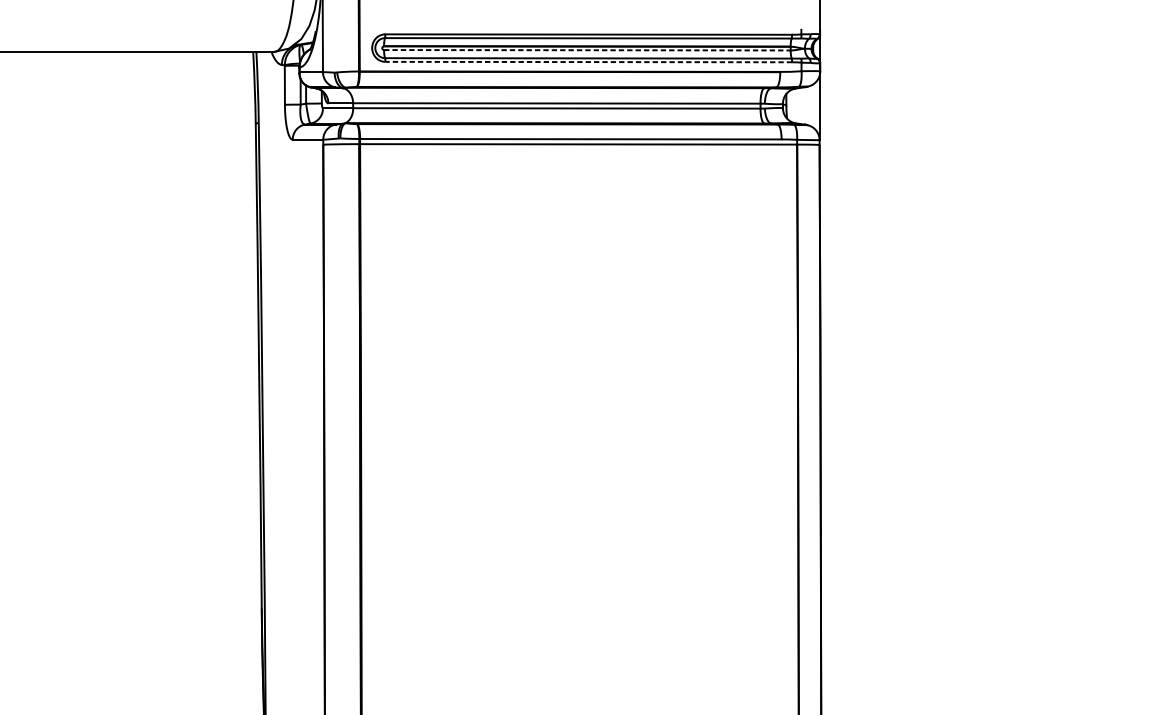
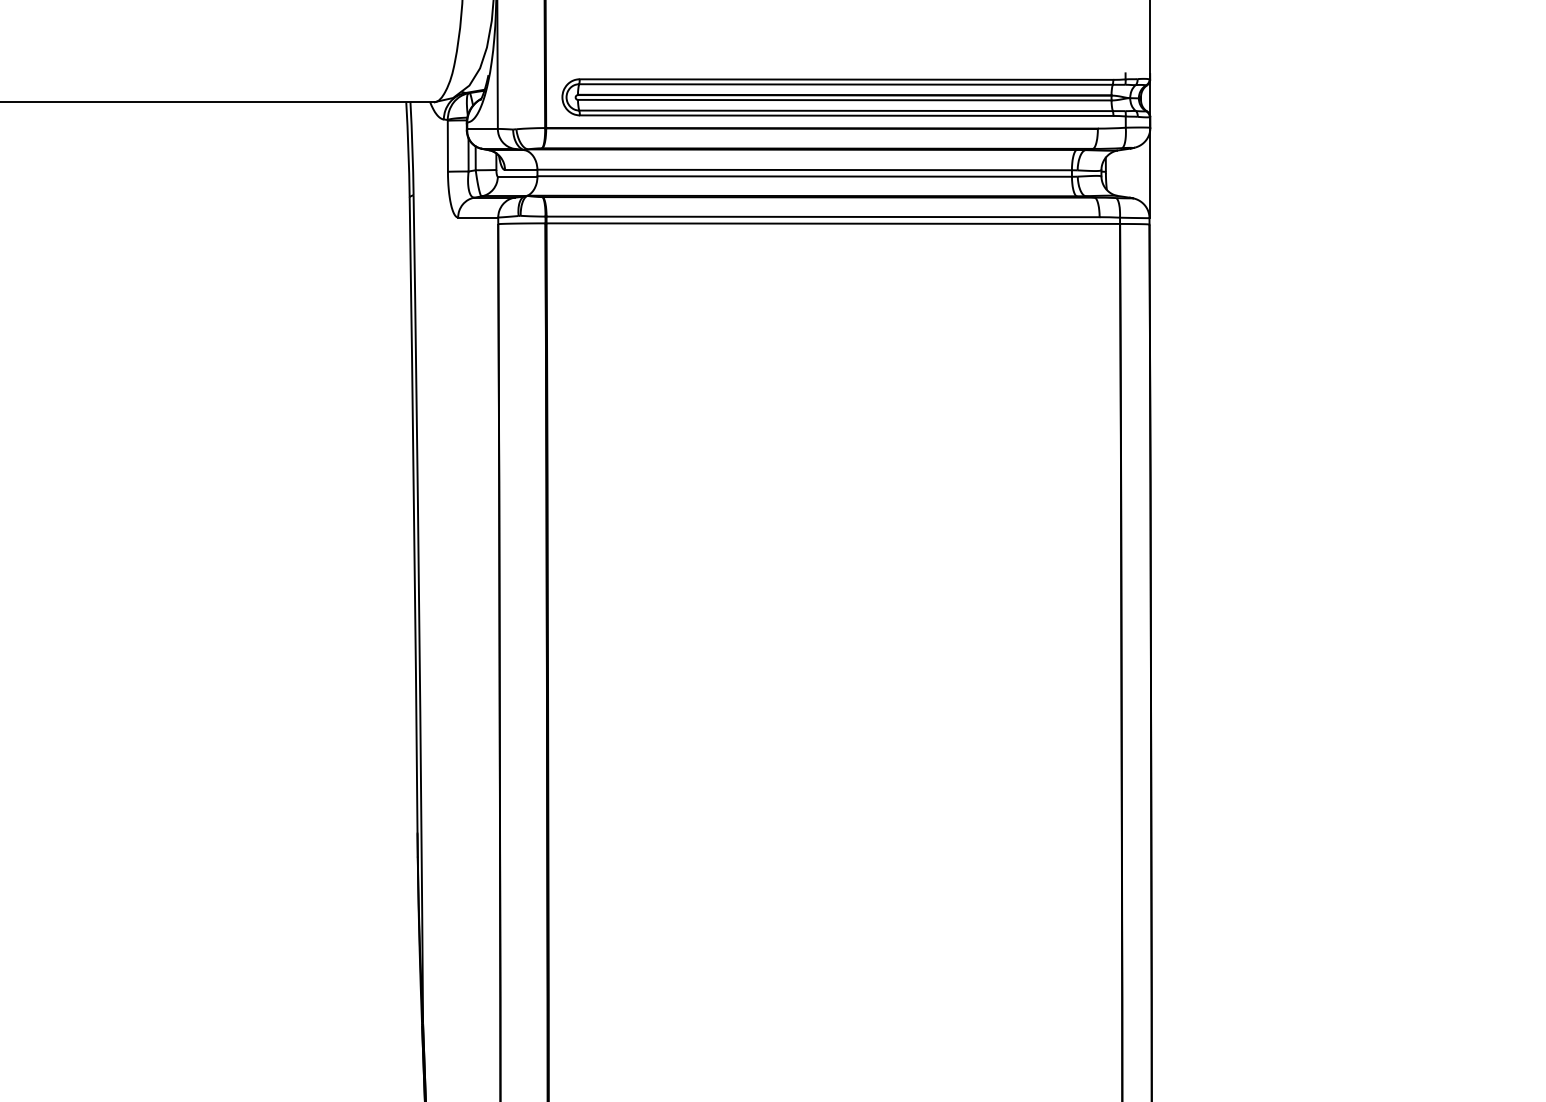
line: (587, 50) -> (844, 100), dashed -> solid
line: (588, 61) -> (846, 115), dashed -> solid

